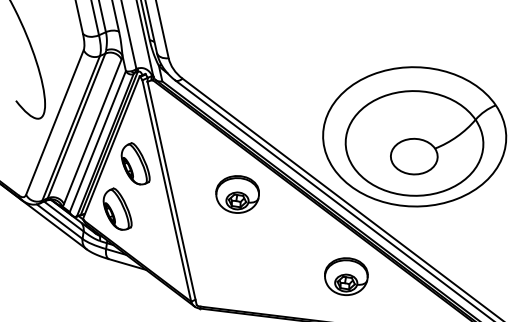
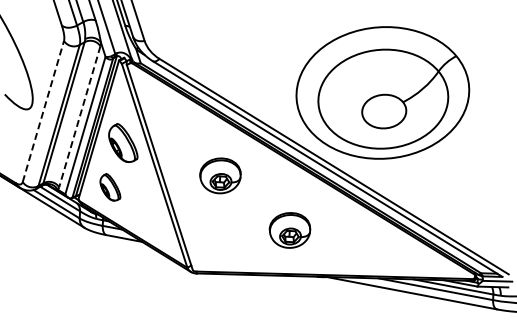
line: (55, 122) -> (43, 111), solid -> dashed
line: (92, 132) -> (79, 117), solid -> dashed
part: (237, 194) -> (220, 175), moved
part: (118, 209) -> (110, 187), size x0.7
part: (345, 276) -> (289, 230), moved

